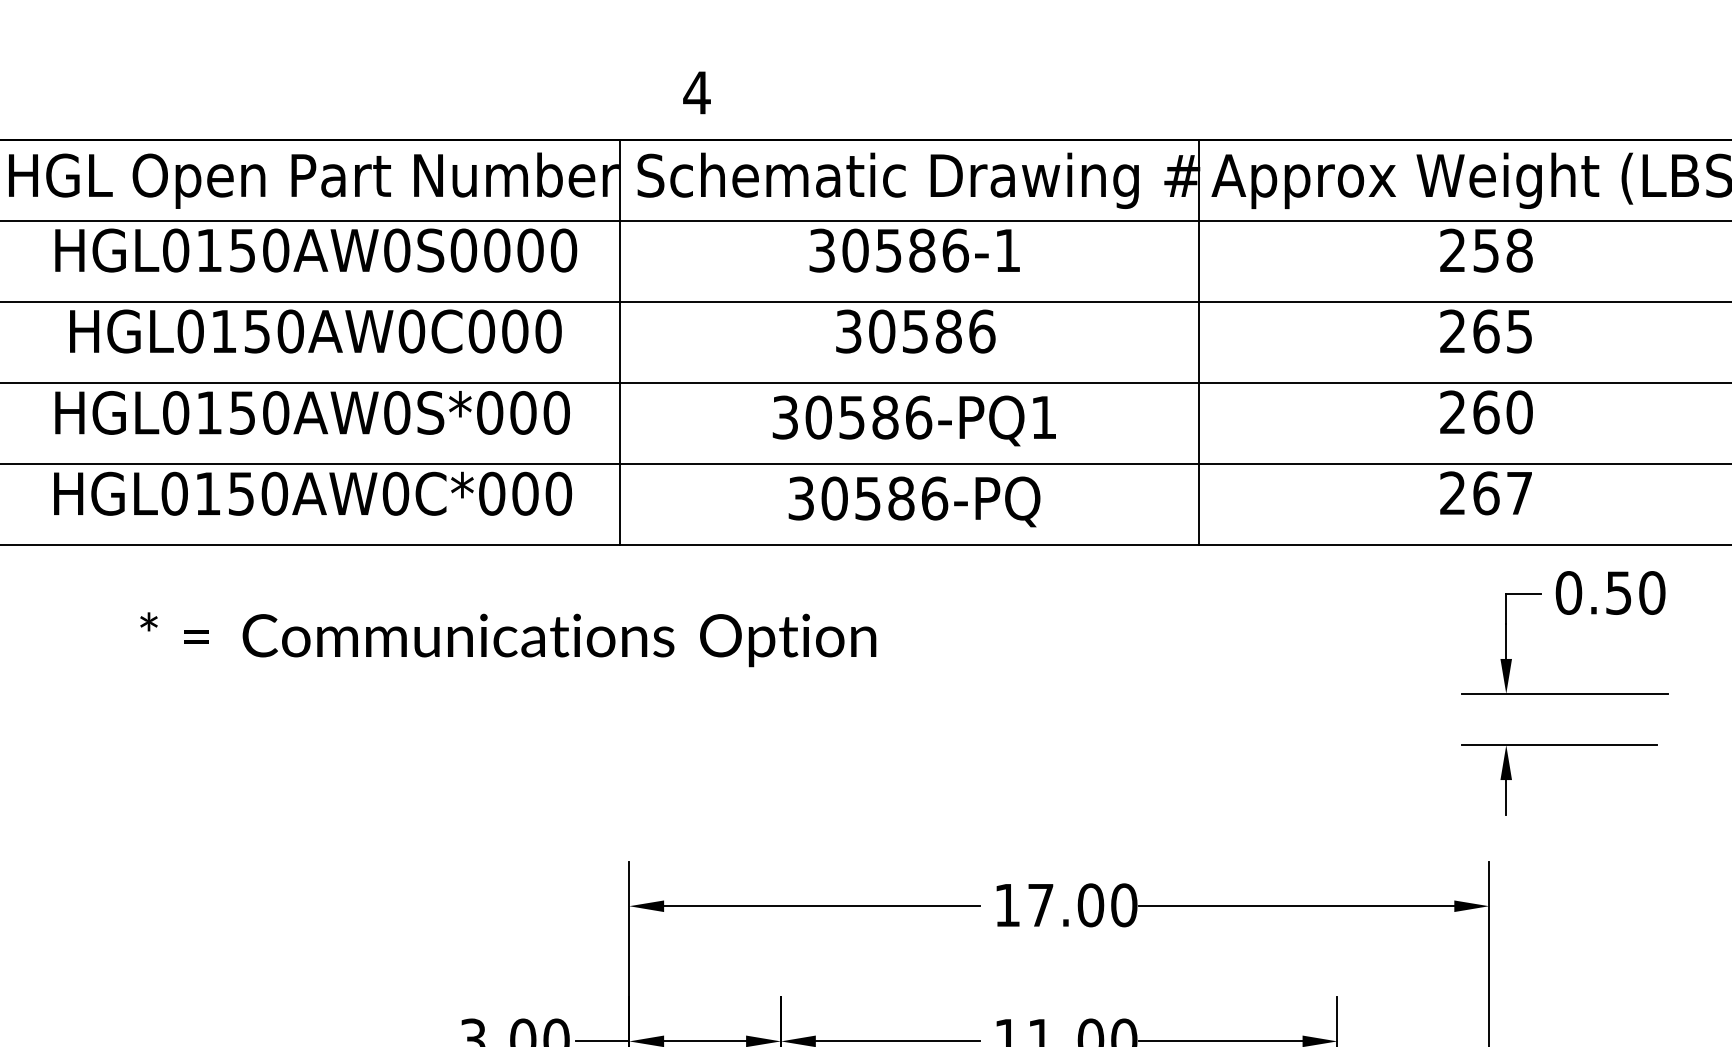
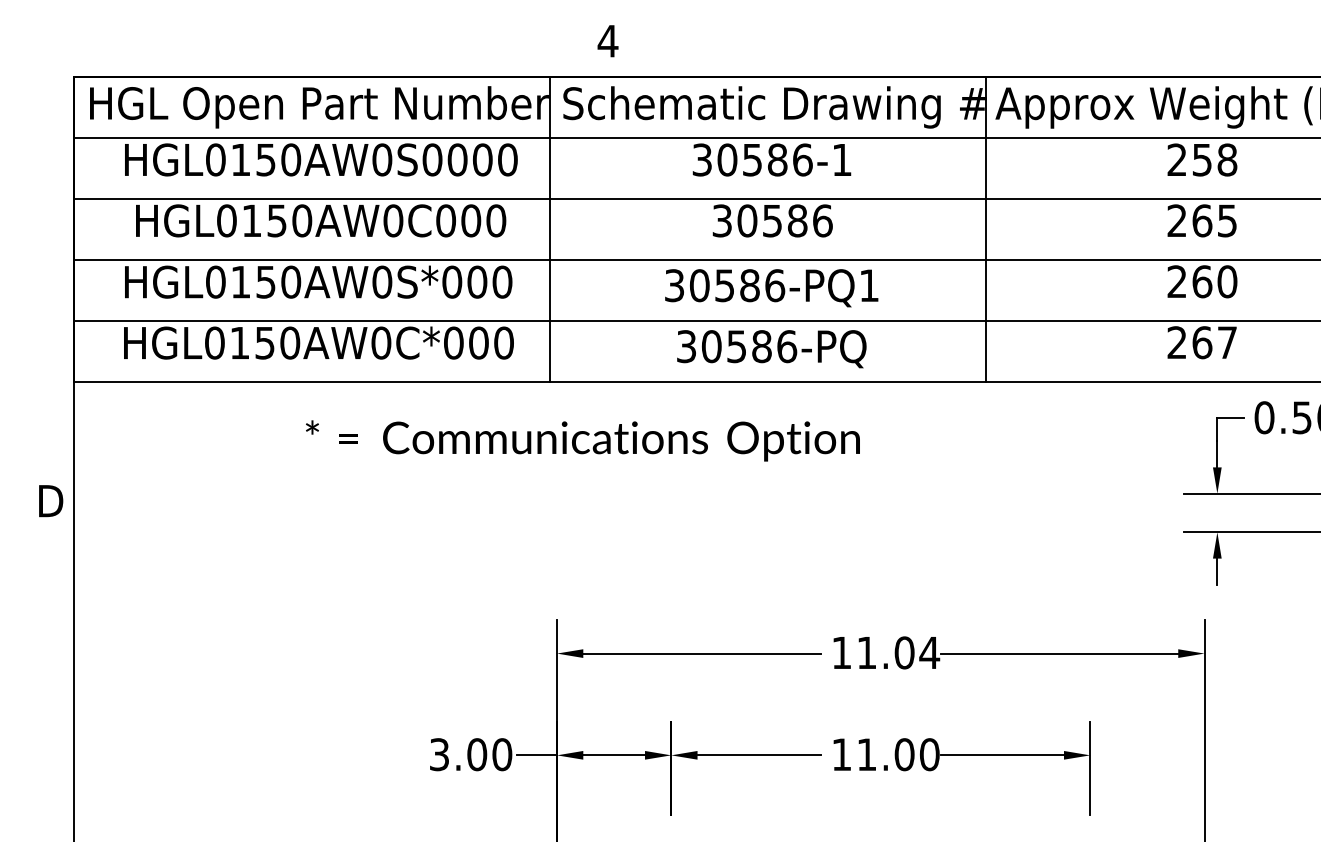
text: (507, 639) -> (582, 440), moved
text: (1082, 904) -> (898, 652), 17.00 -> 11.04

